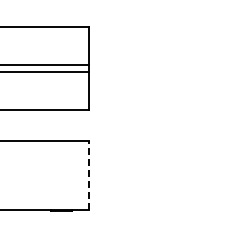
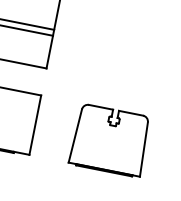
line: (89, 174) -> (35, 124), dashed -> solid
part: (176, 175) -> (110, 140), added

